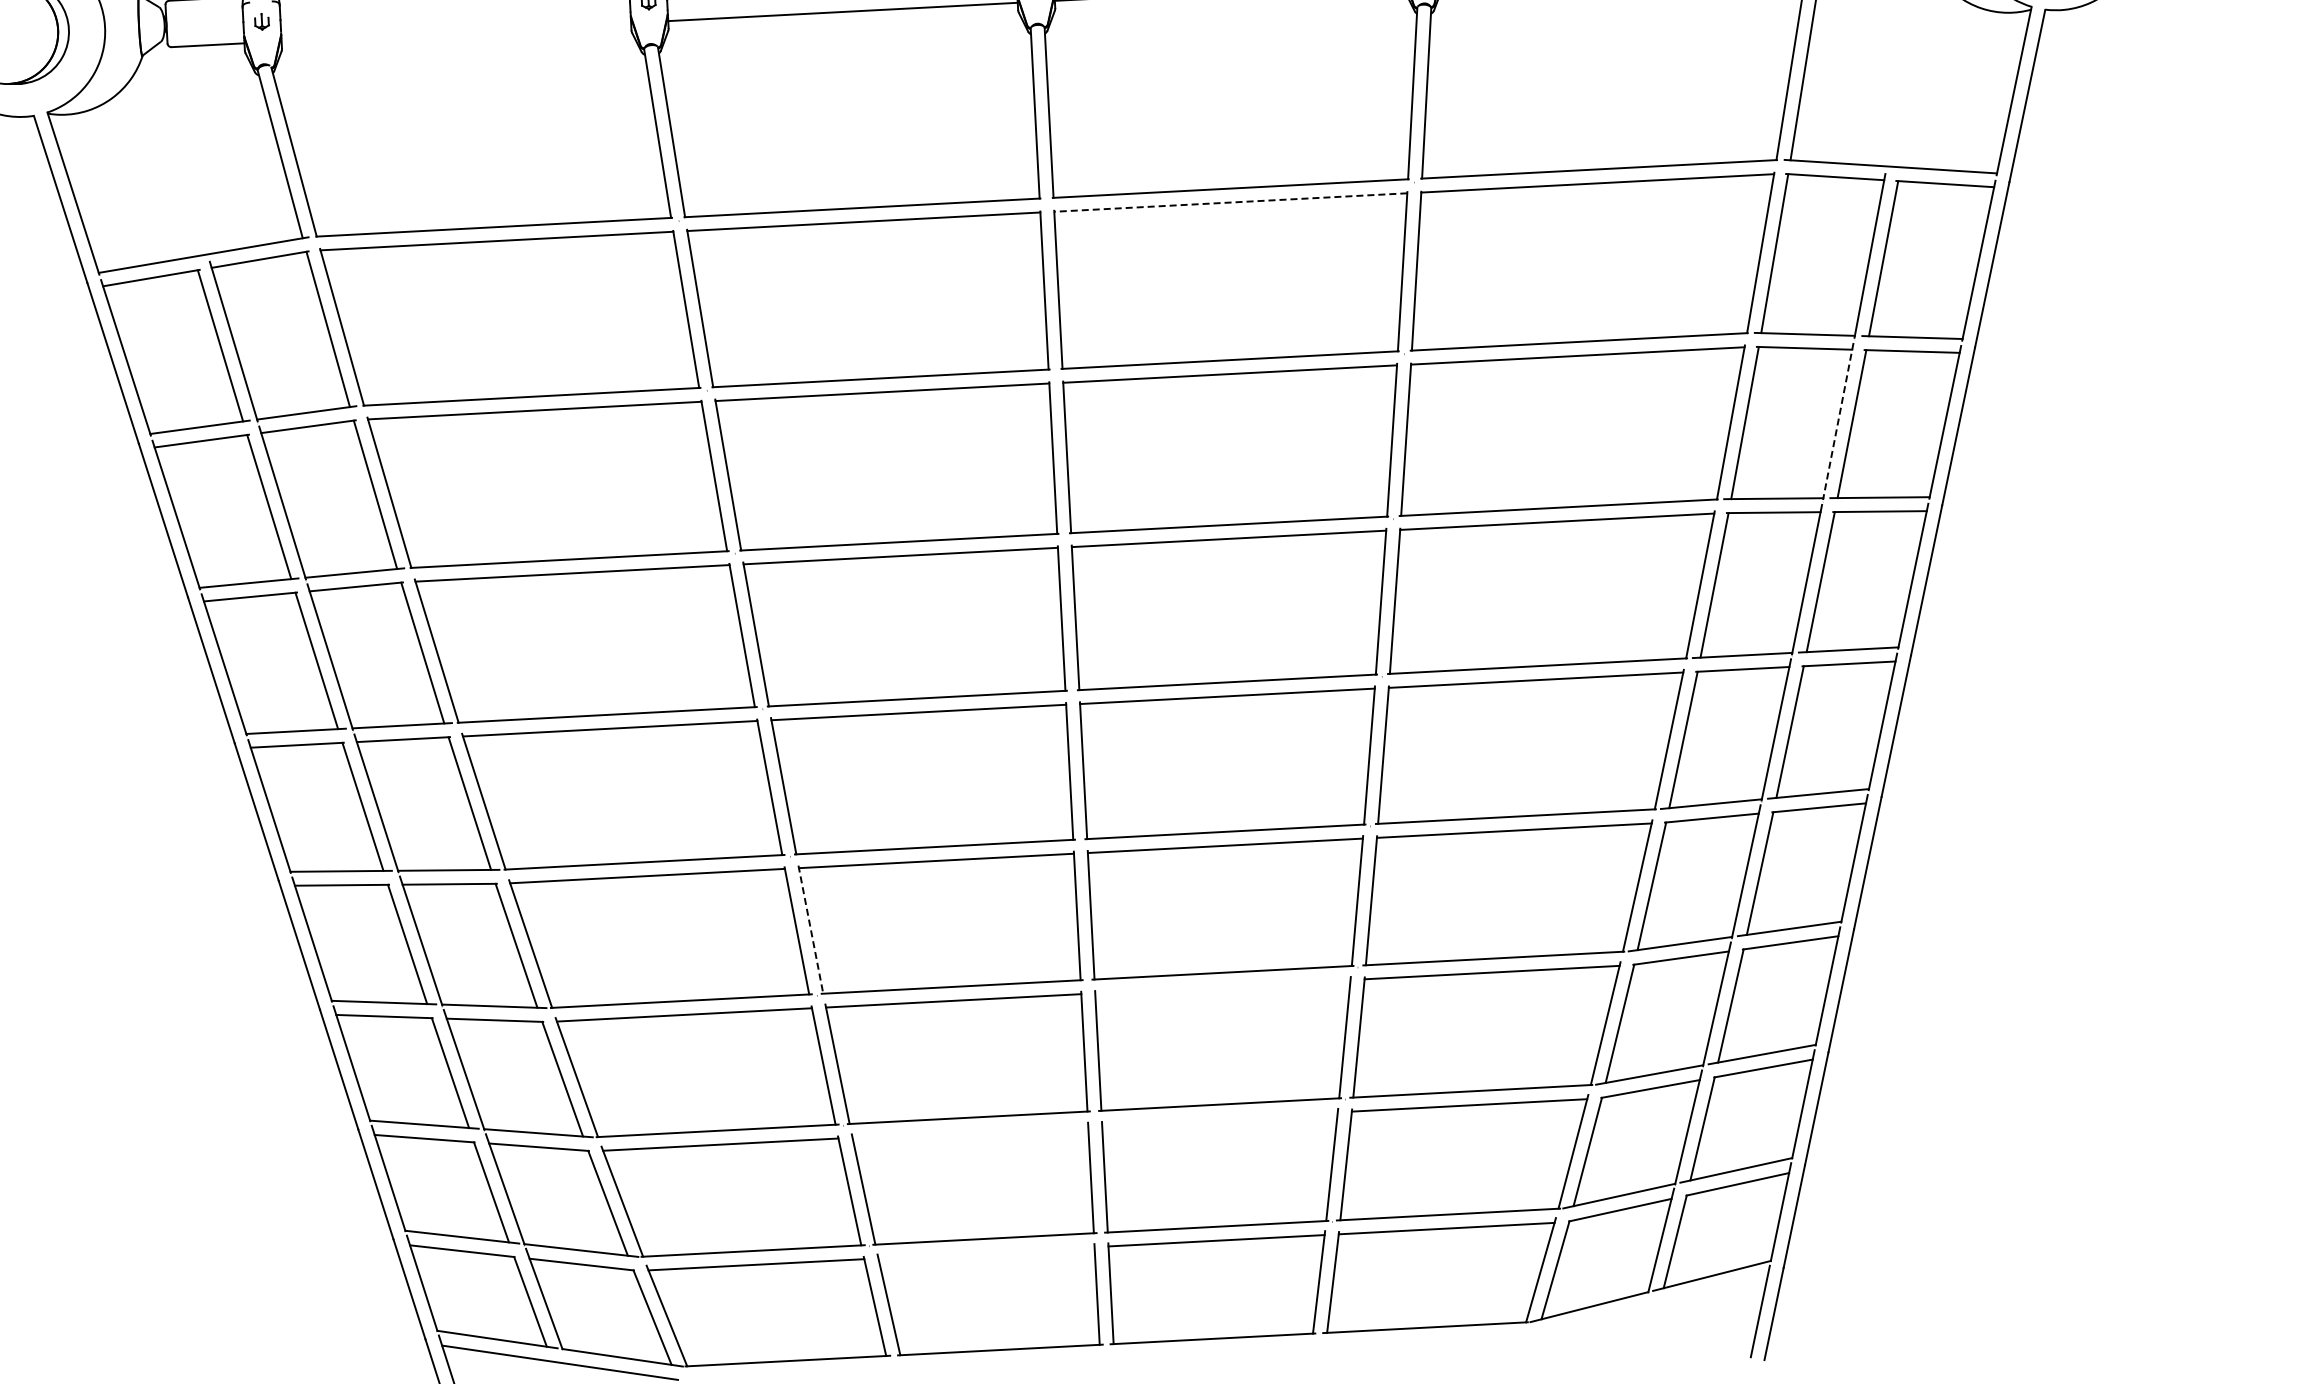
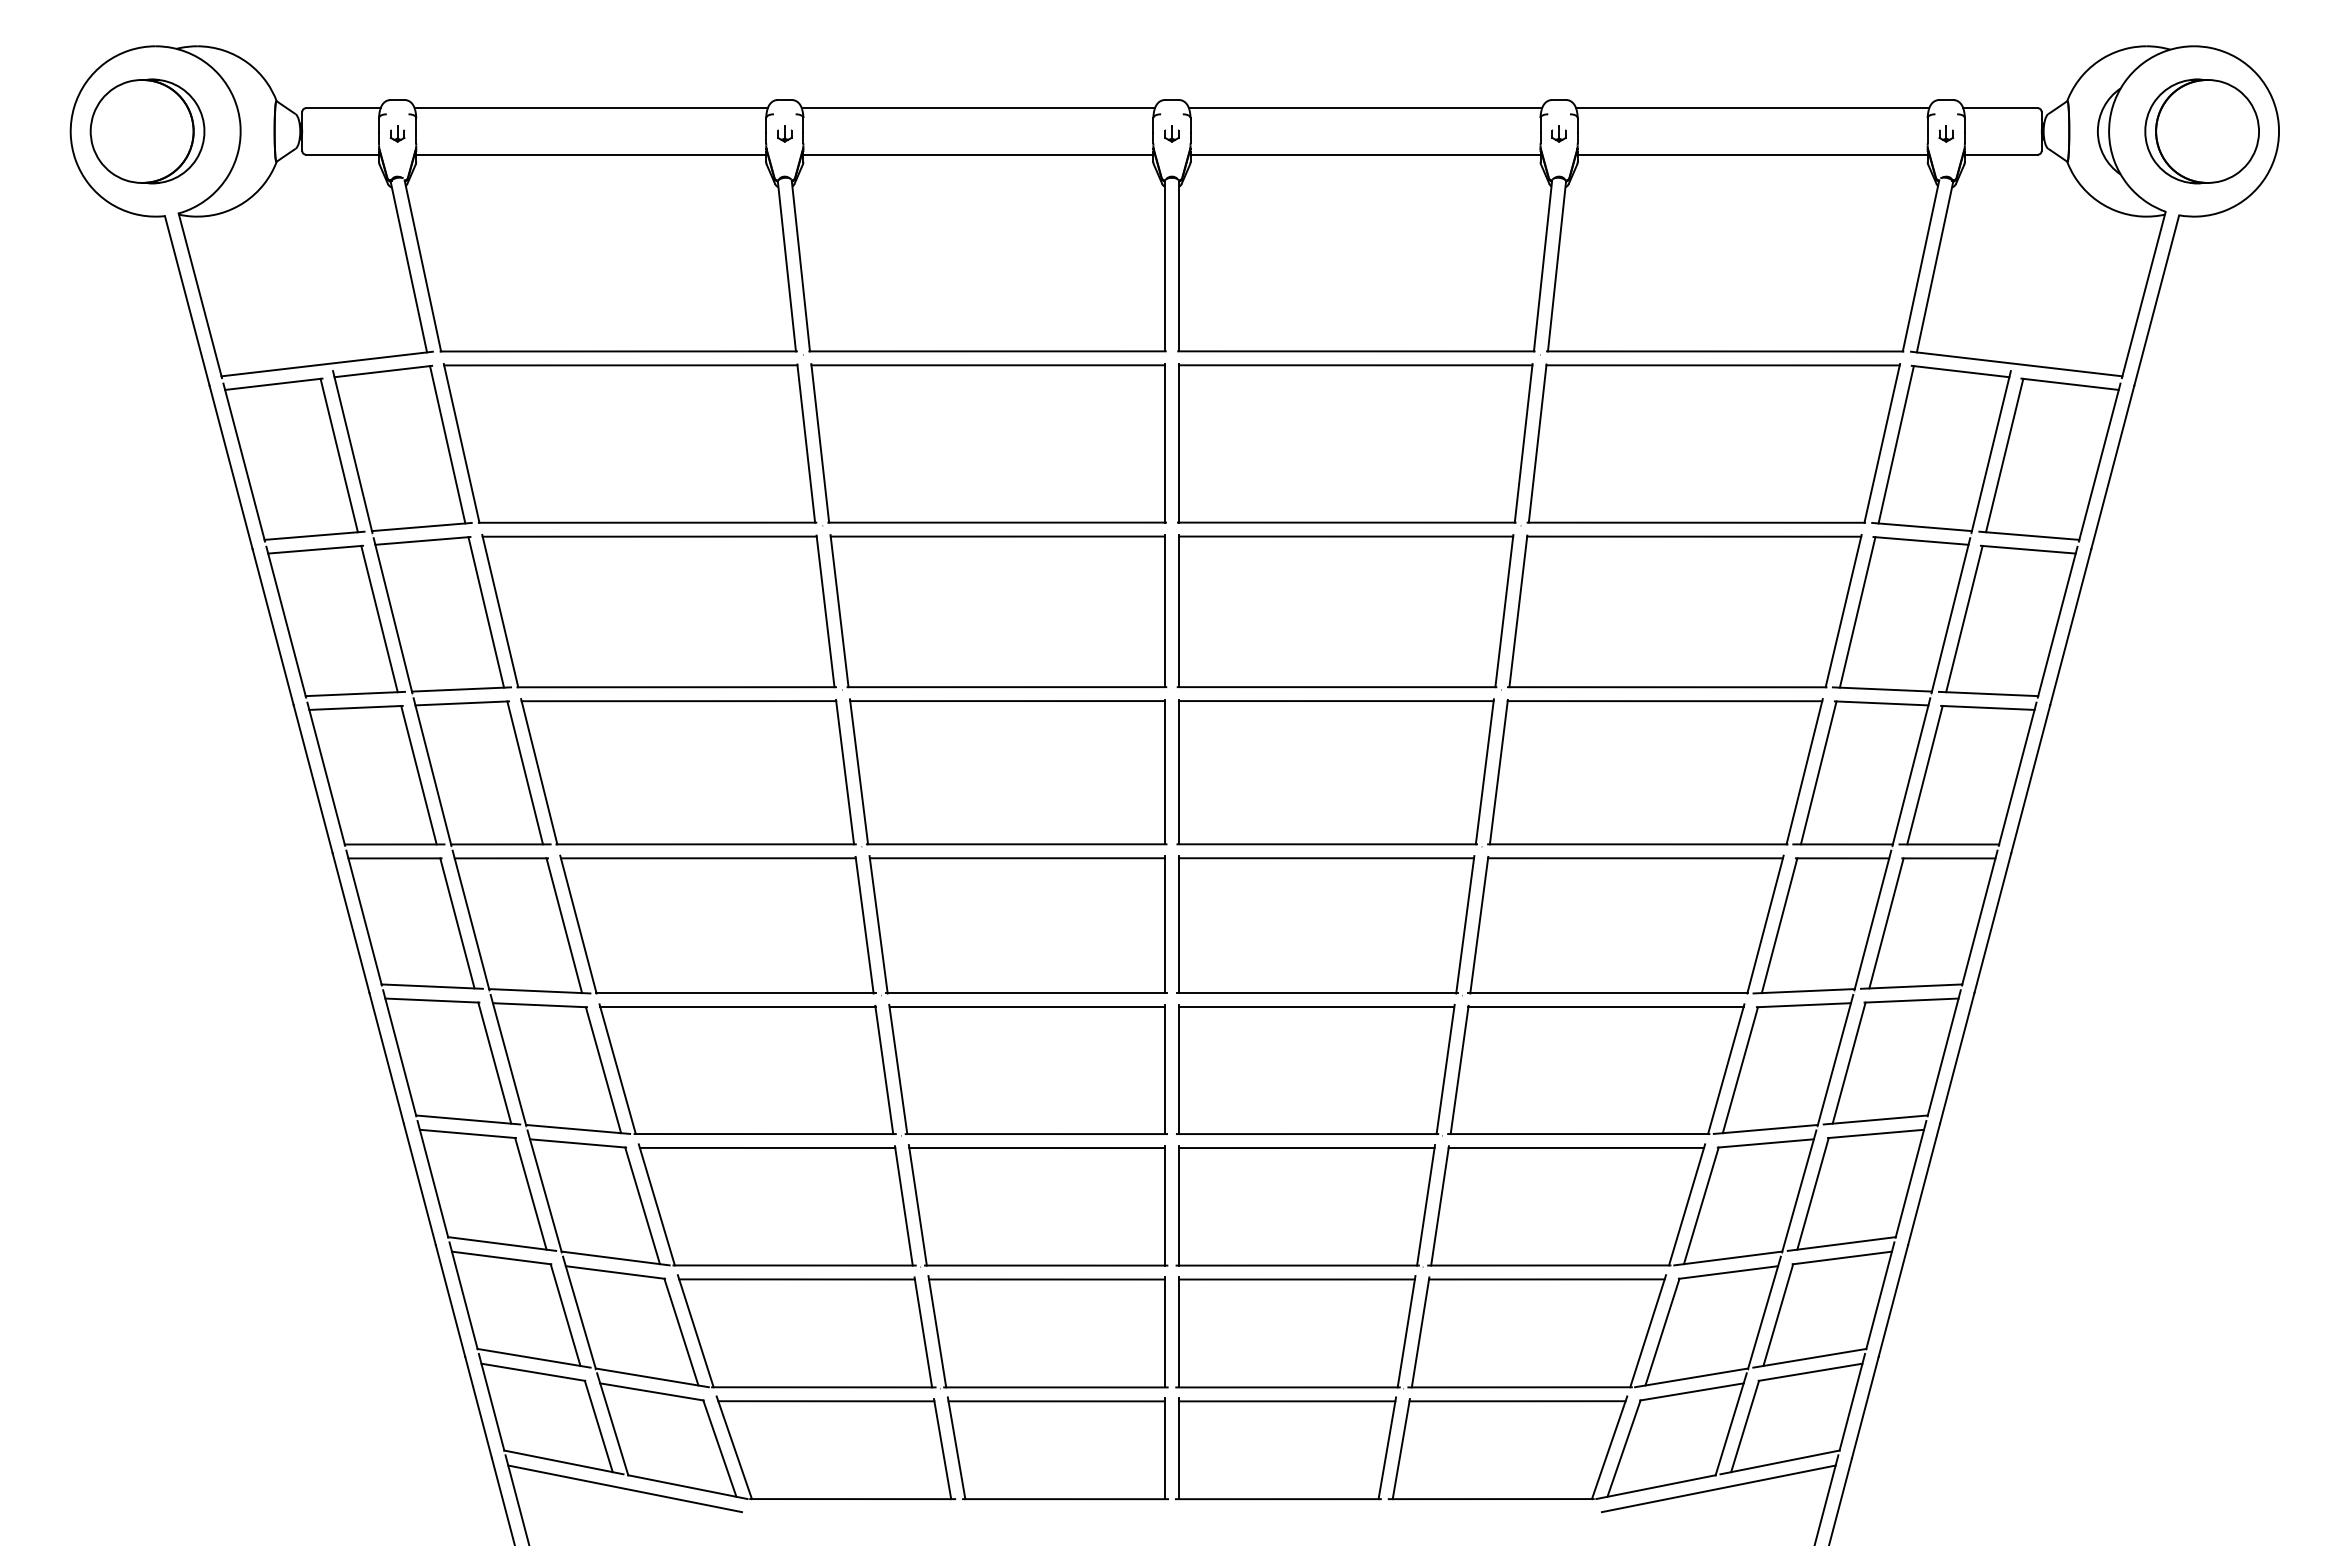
line: (456, 32) -> (591, 154), added
line: (1230, 202) -> (1355, 365), dashed -> solid
line: (1837, 421) -> (1950, 615), dashed -> solid
line: (811, 929) -> (898, 1069), dashed -> solid
line: (1222, 987) -> (1306, 1148), added
line: (1219, 1118) -> (1296, 1279), added
line: (970, 1131) -> (1047, 1279), added
line: (986, 1252) -> (1056, 1401), added
line: (1651, 1305) -> (1718, 1488), added

